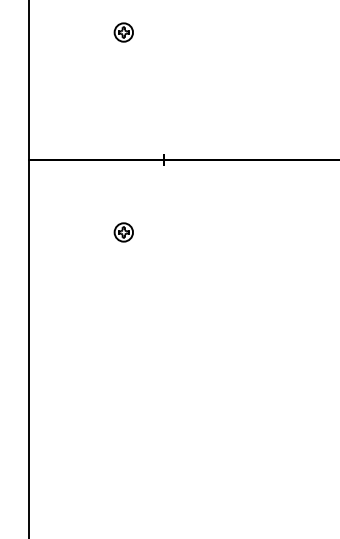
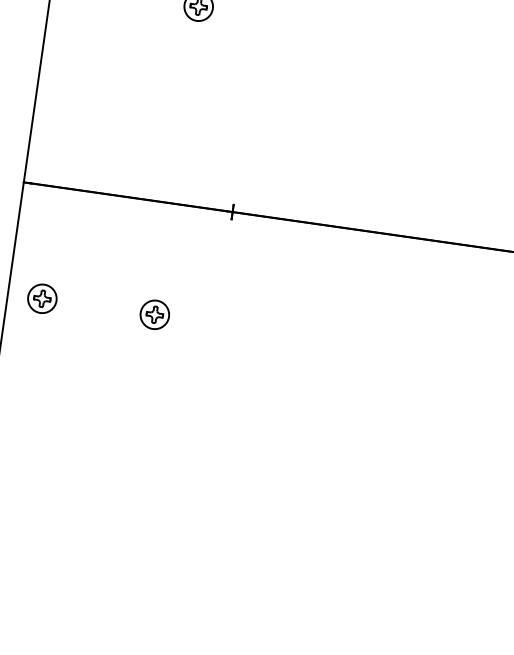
part: (50, 232) -> (41, 298), added

